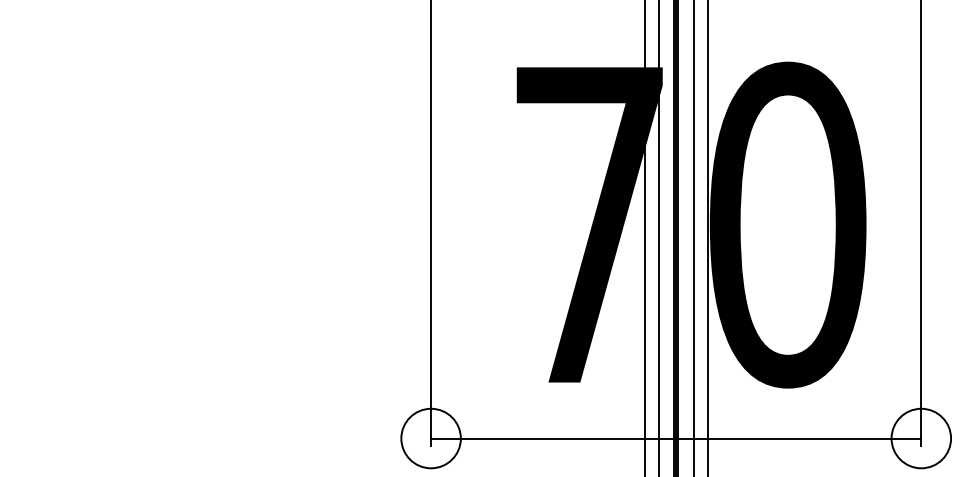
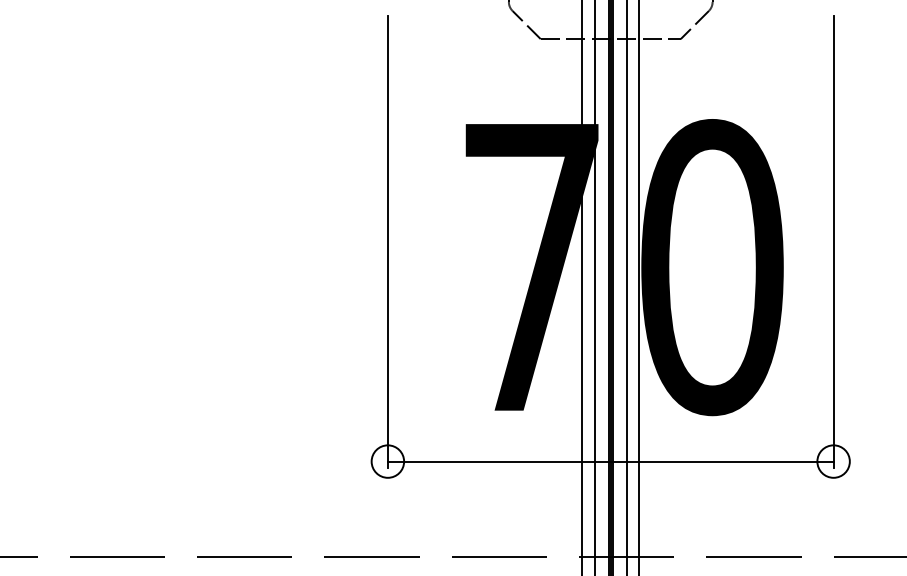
circle: (430, 438) -> (387, 461), size x0.6
circle: (921, 438) -> (833, 461), size x0.6

